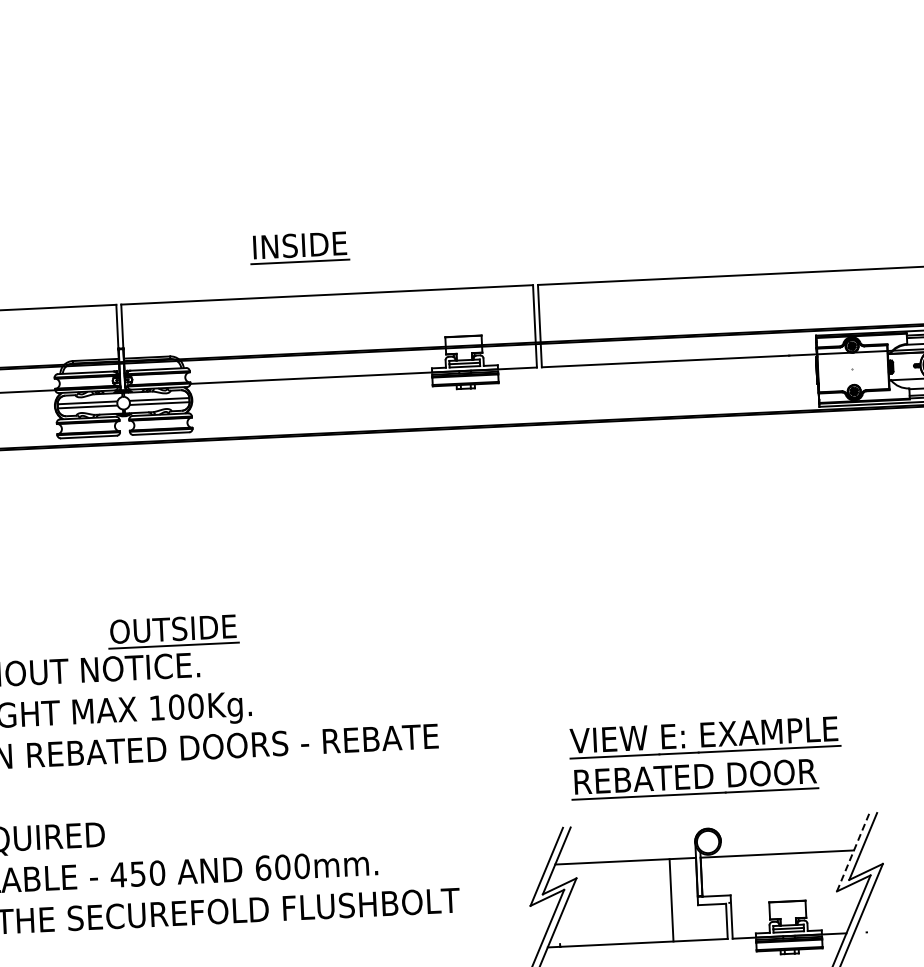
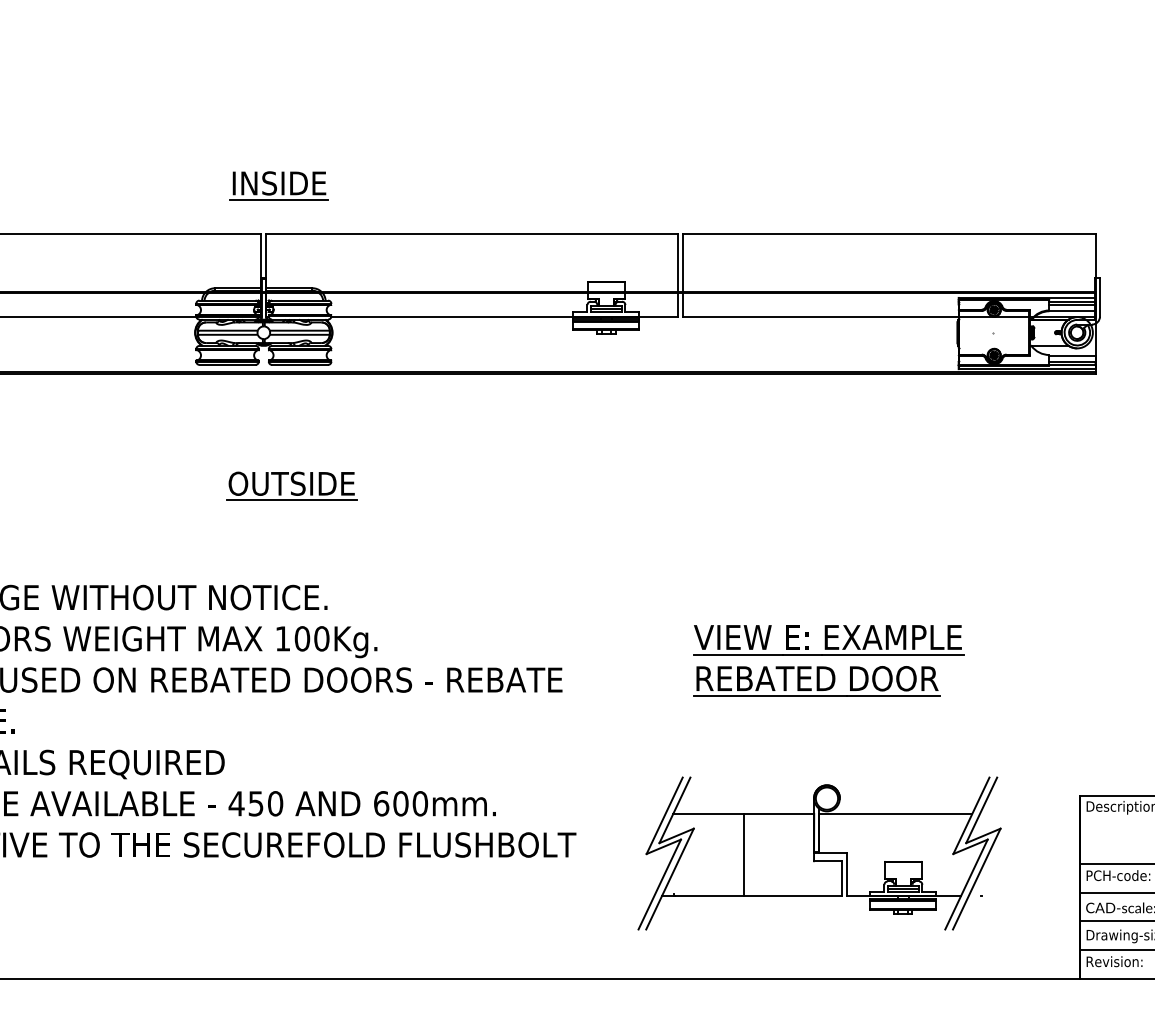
part: (299, 247) -> (278, 185), moved
part: (173, 630) -> (291, 485), moved
part: (705, 757) -> (828, 660), moved
line: (853, 852) -> (971, 815), dashed -> solid
line: (671, 899) -> (743, 854), moved

